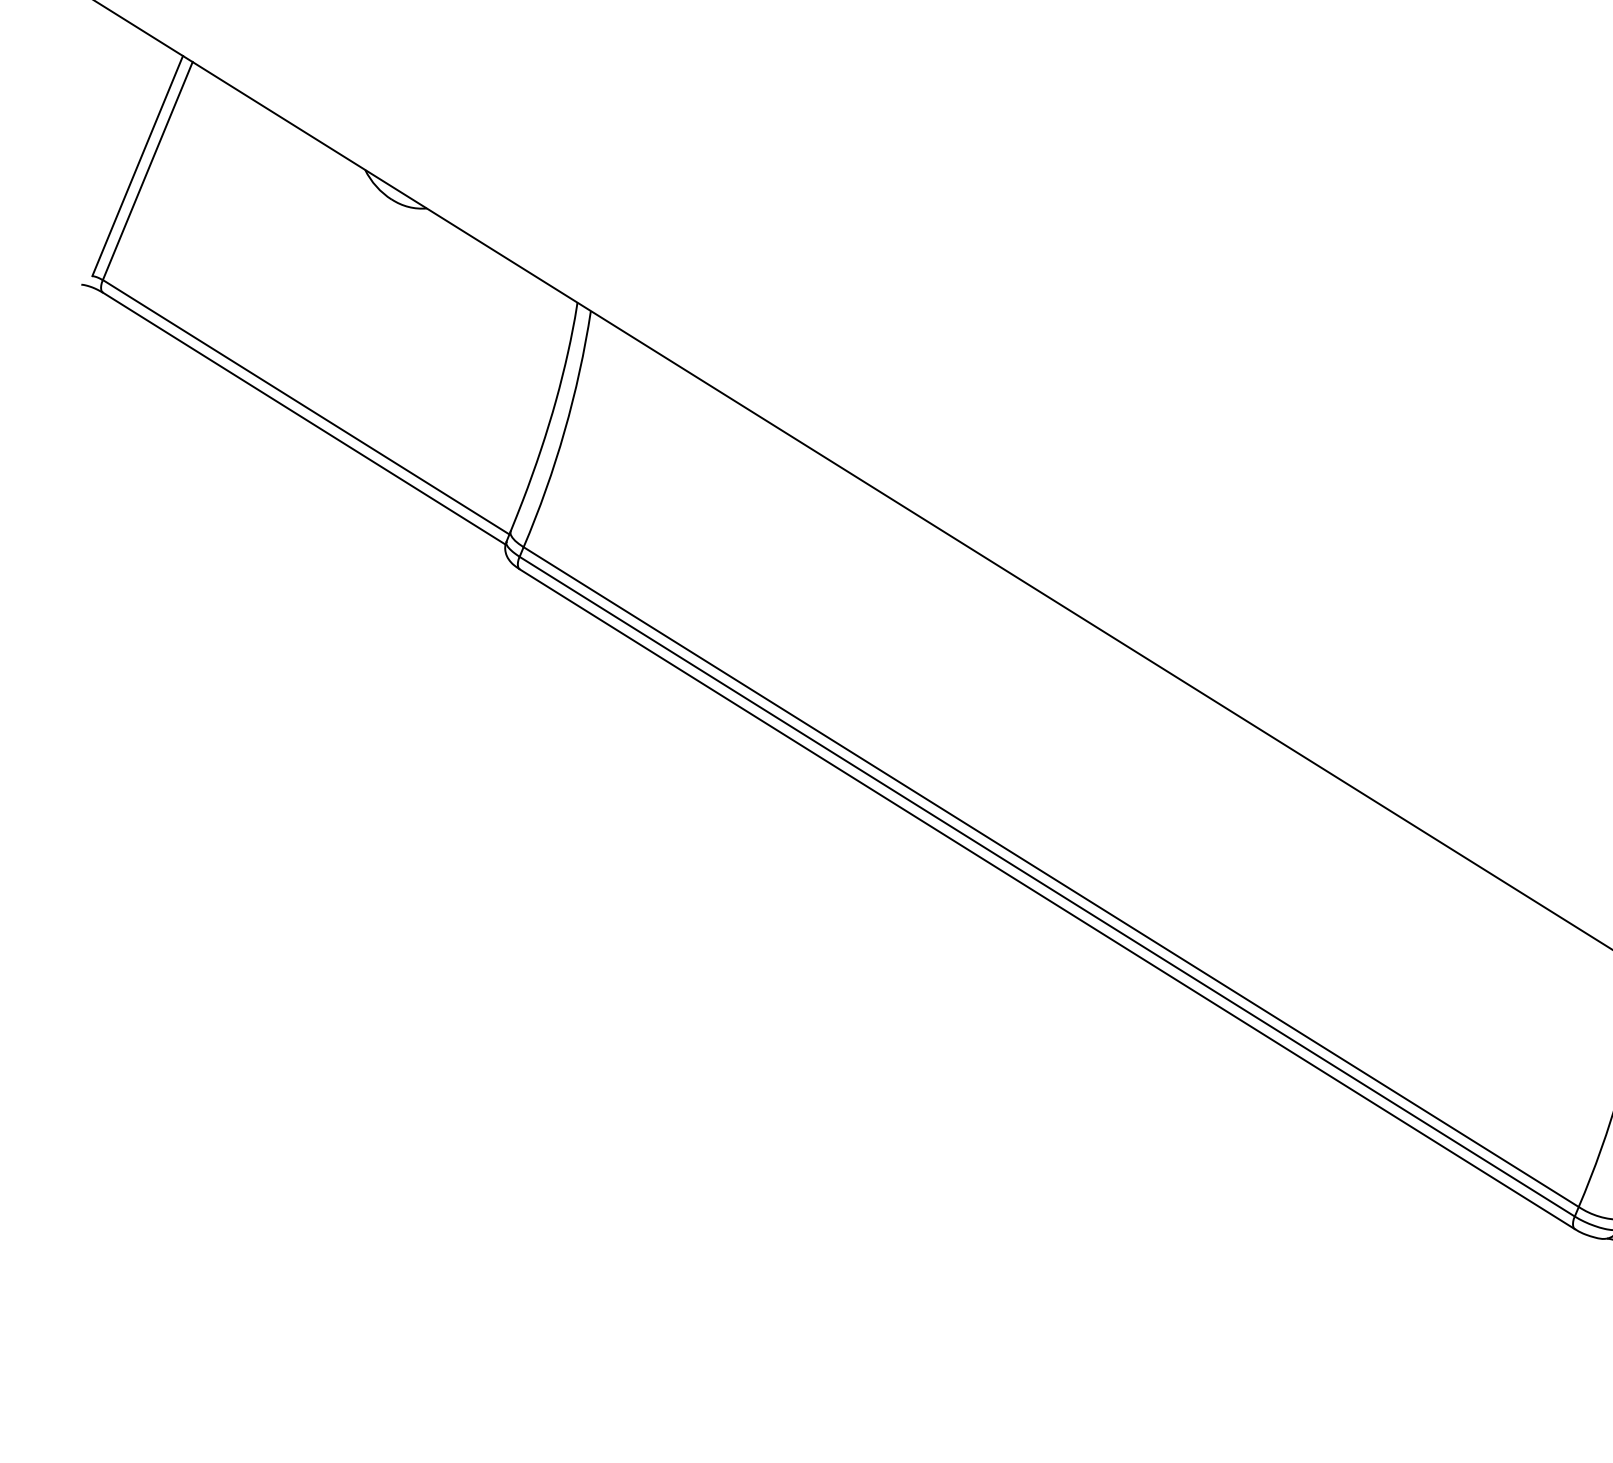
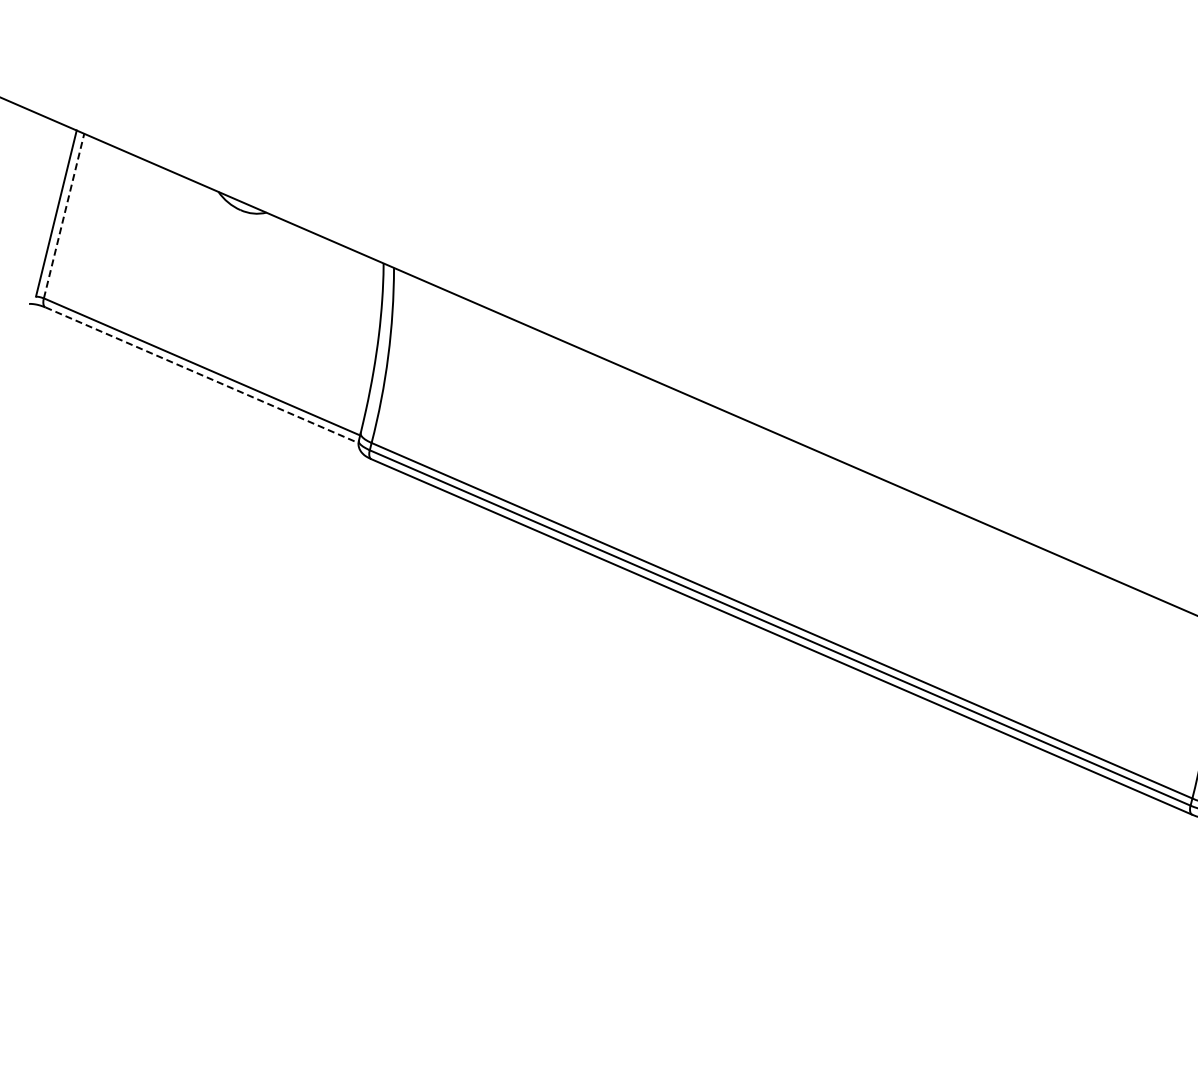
line: (148, 171) -> (64, 216), solid -> dashed
line: (303, 418) -> (201, 375), solid -> dashed

